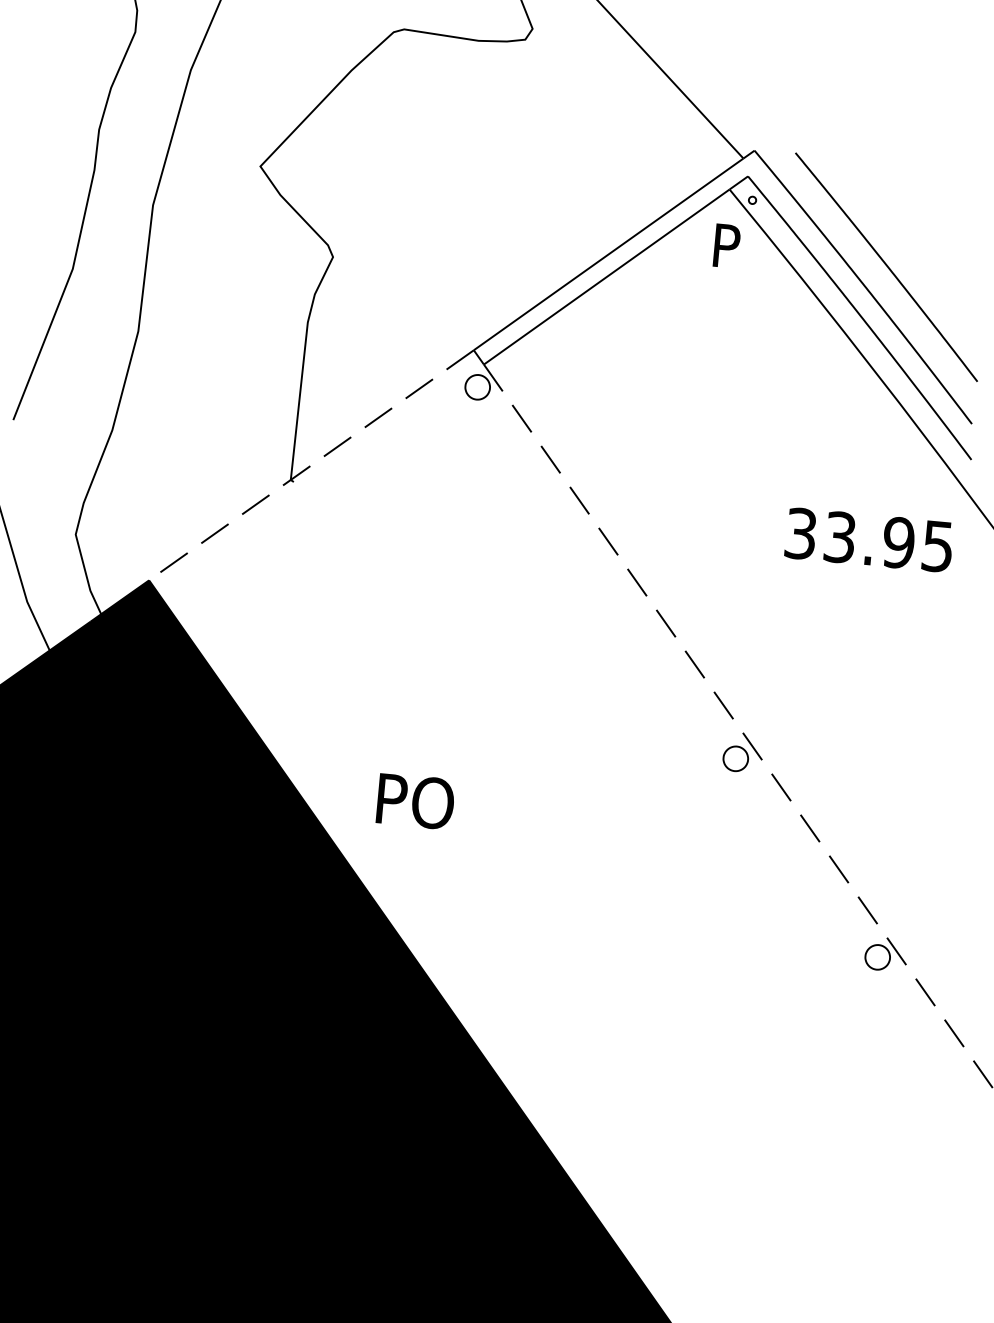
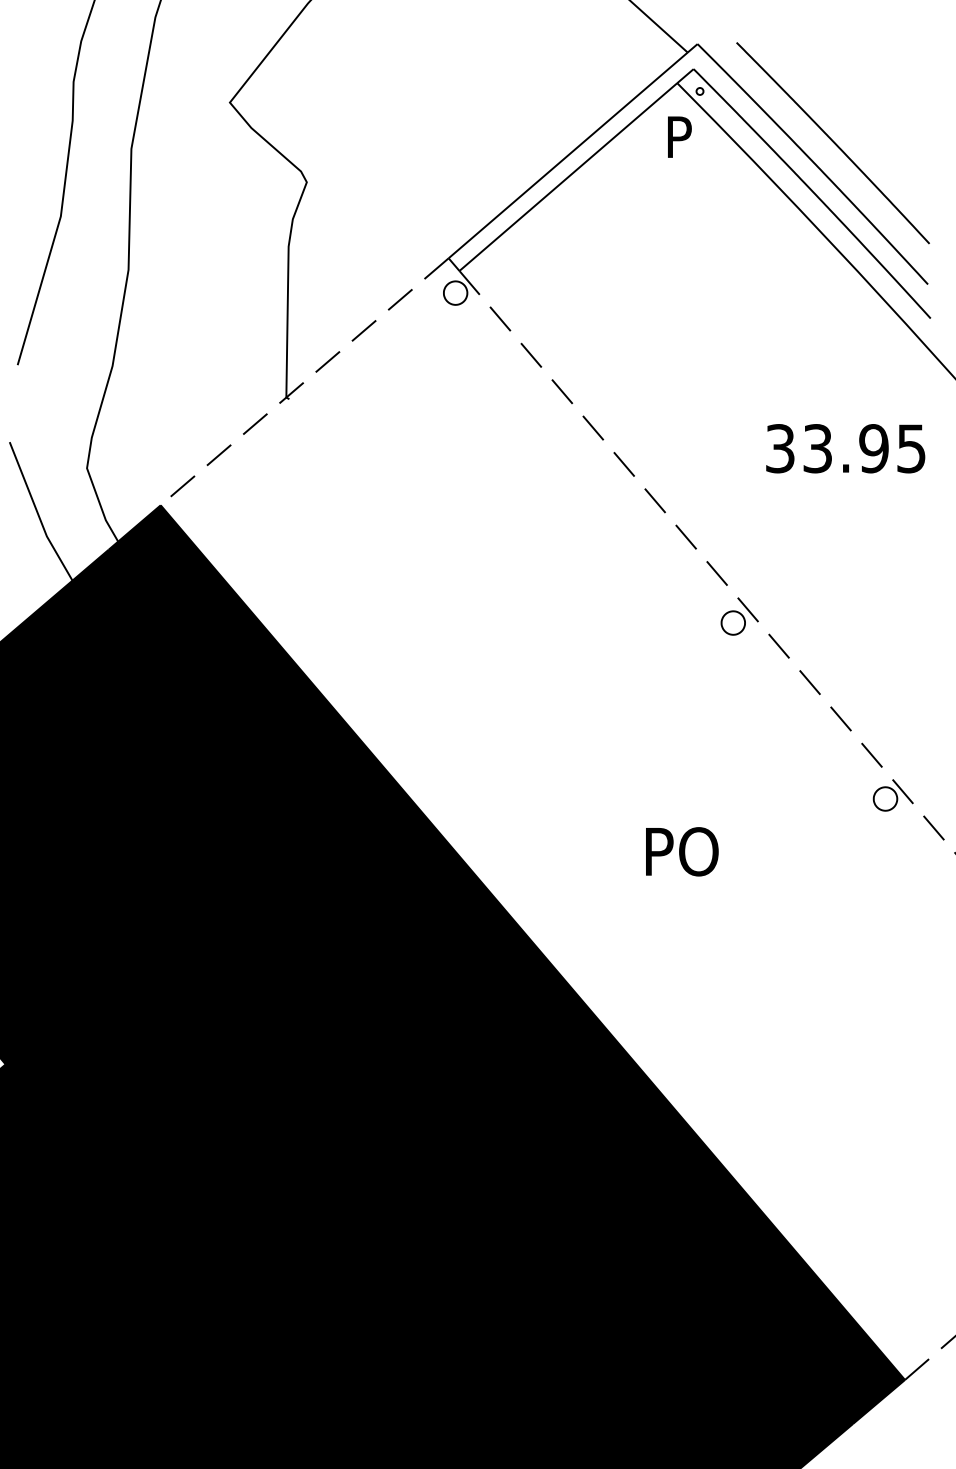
text: (869, 539) -> (845, 448), moved
text: (416, 801) -> (682, 851), moved

